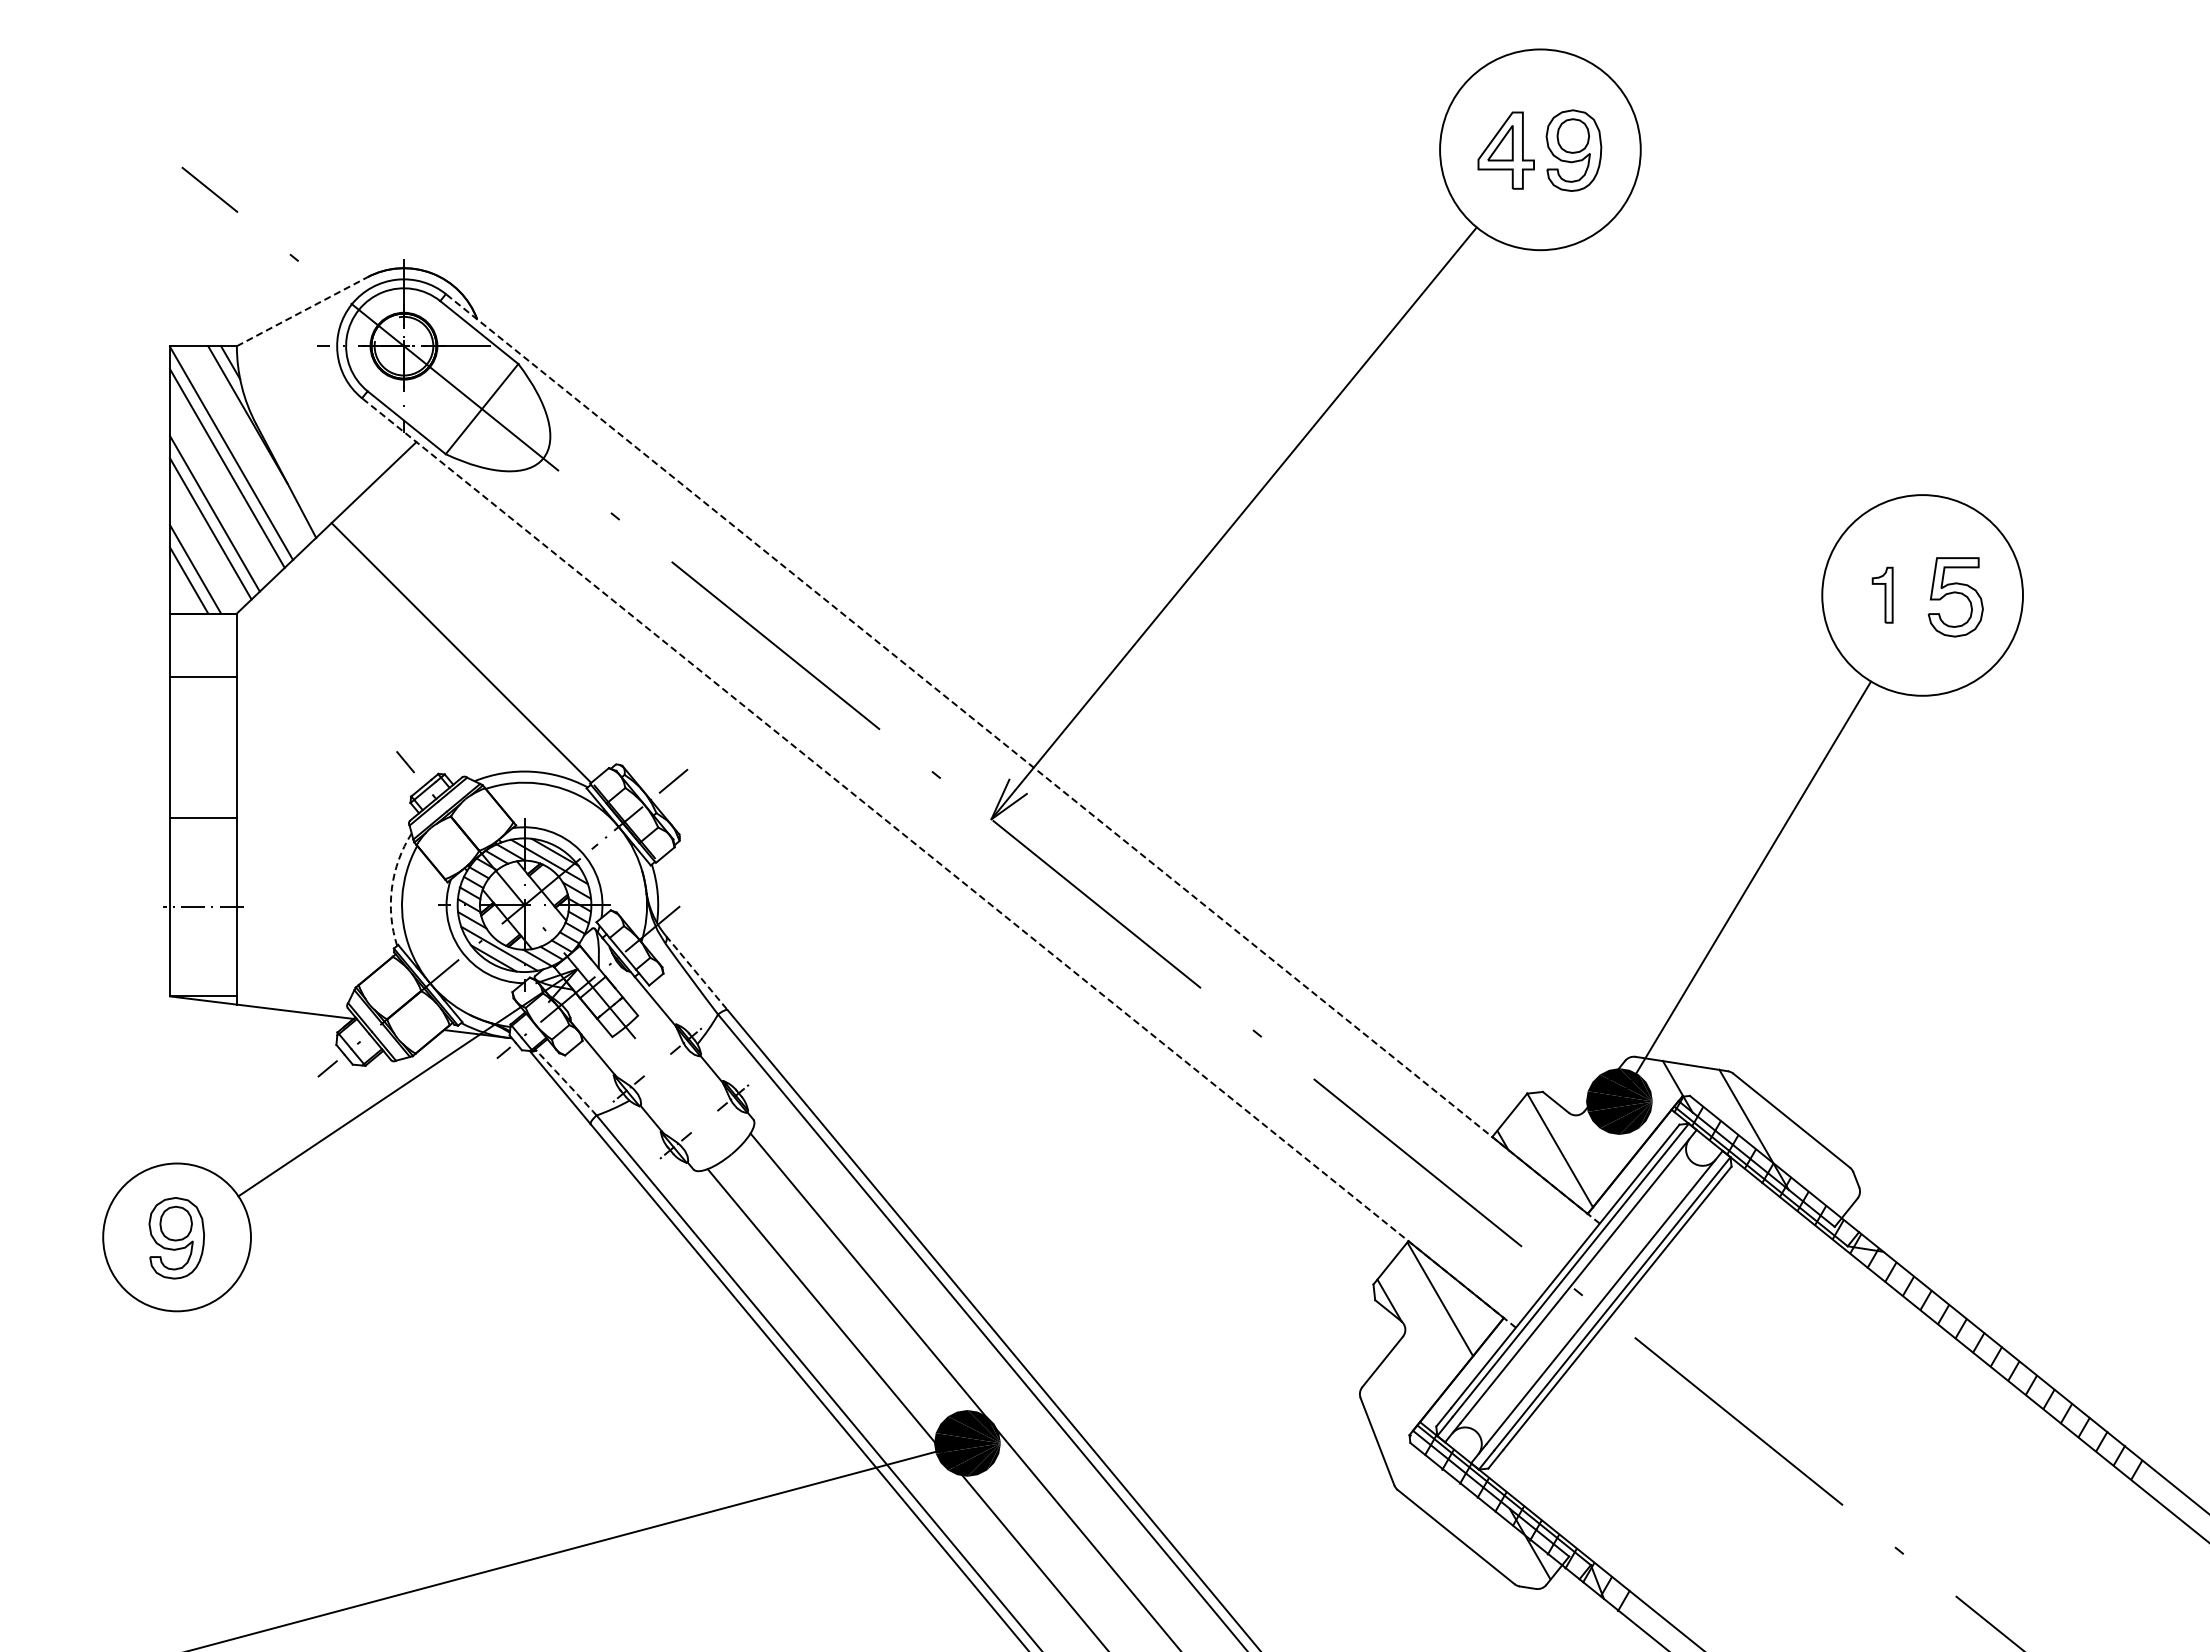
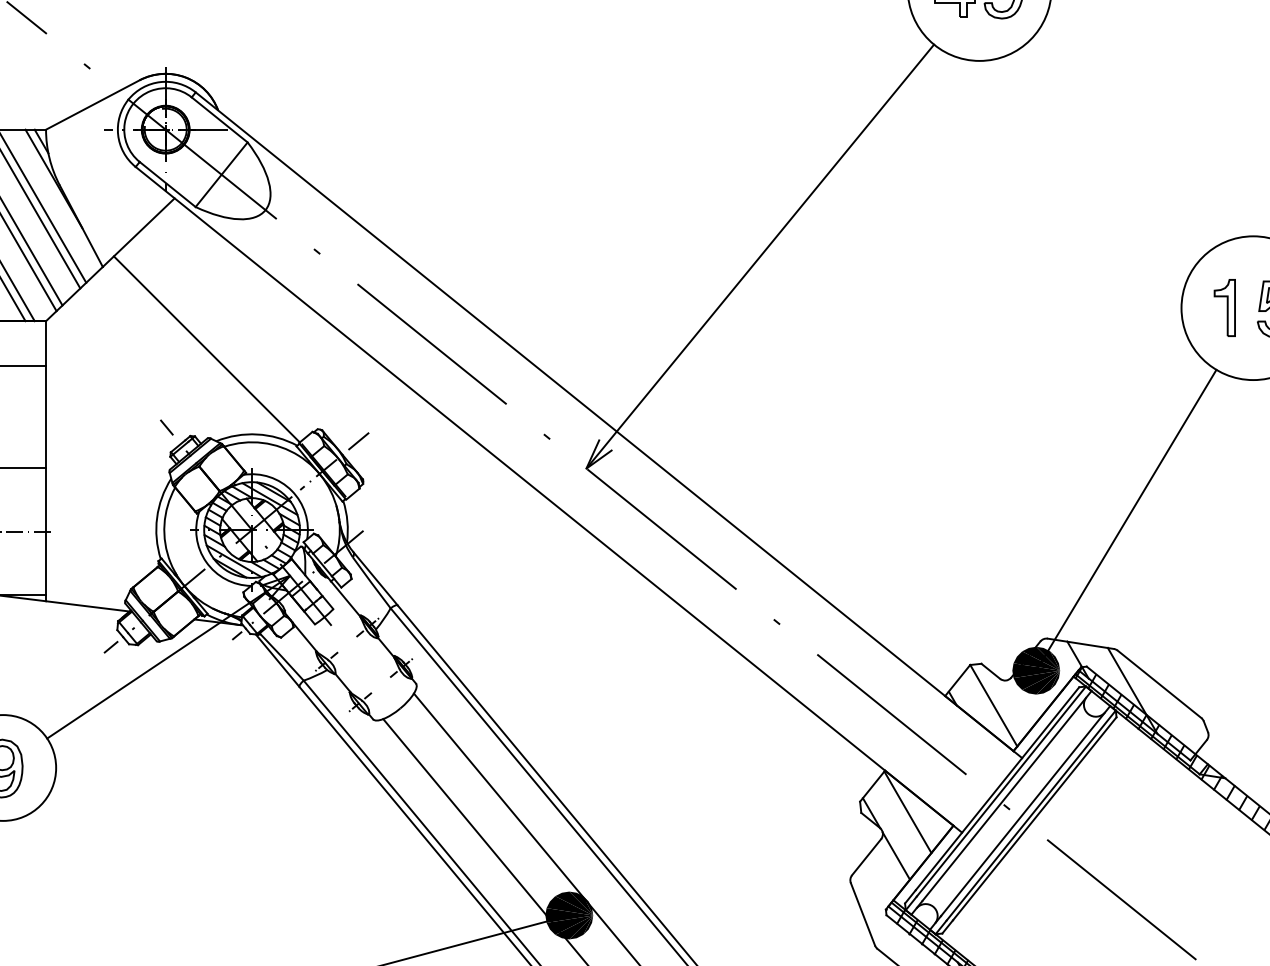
line: (302, 311) -> (93, 104), dashed -> solid
part: (1882, 595) -> (1224, 308), size x1.43
line: (1022, 758) -> (608, 424), dashed -> solid
line: (939, 862) -> (549, 499), dashed -> solid
arc: (391, 888) -> (156, 518), dashed -> solid
line: (697, 973) -> (375, 578), dashed -> solid
arc: (566, 1082) -> (282, 657), dashed -> solid
line: (1424, 1360) -> (896, 856), added

